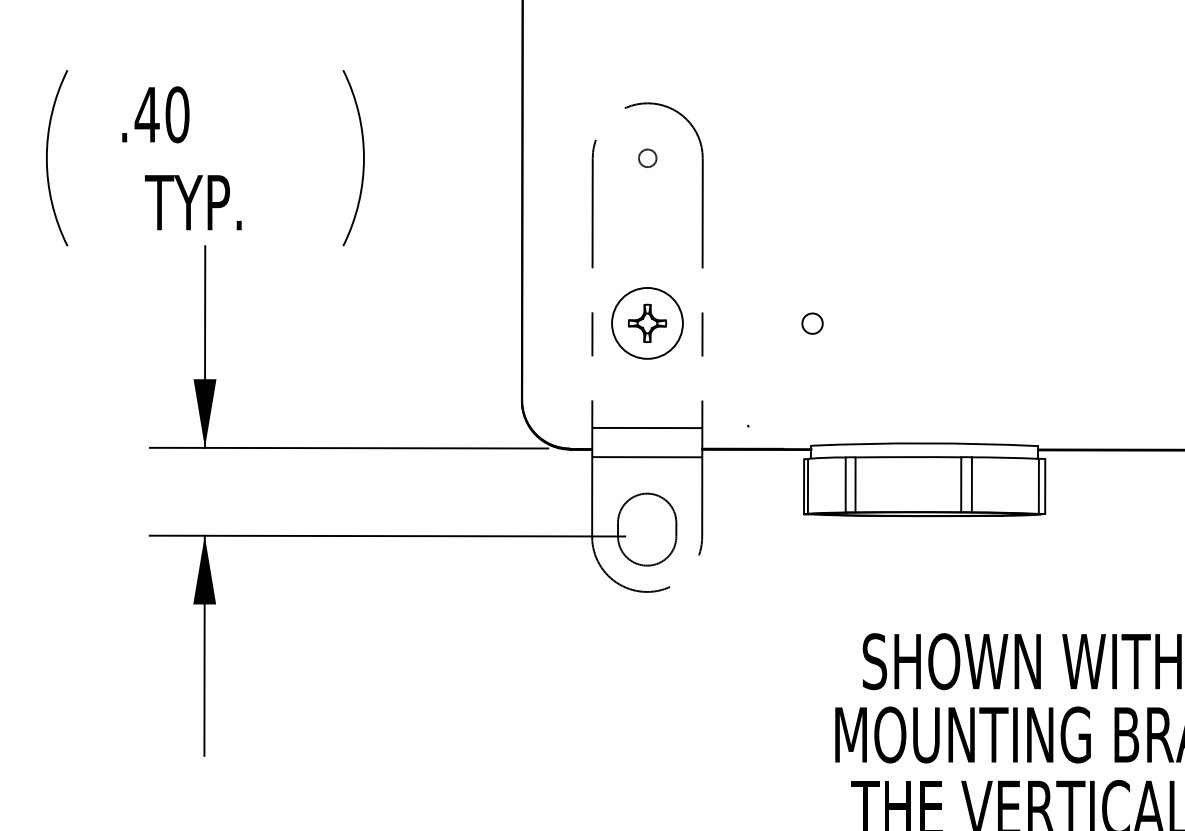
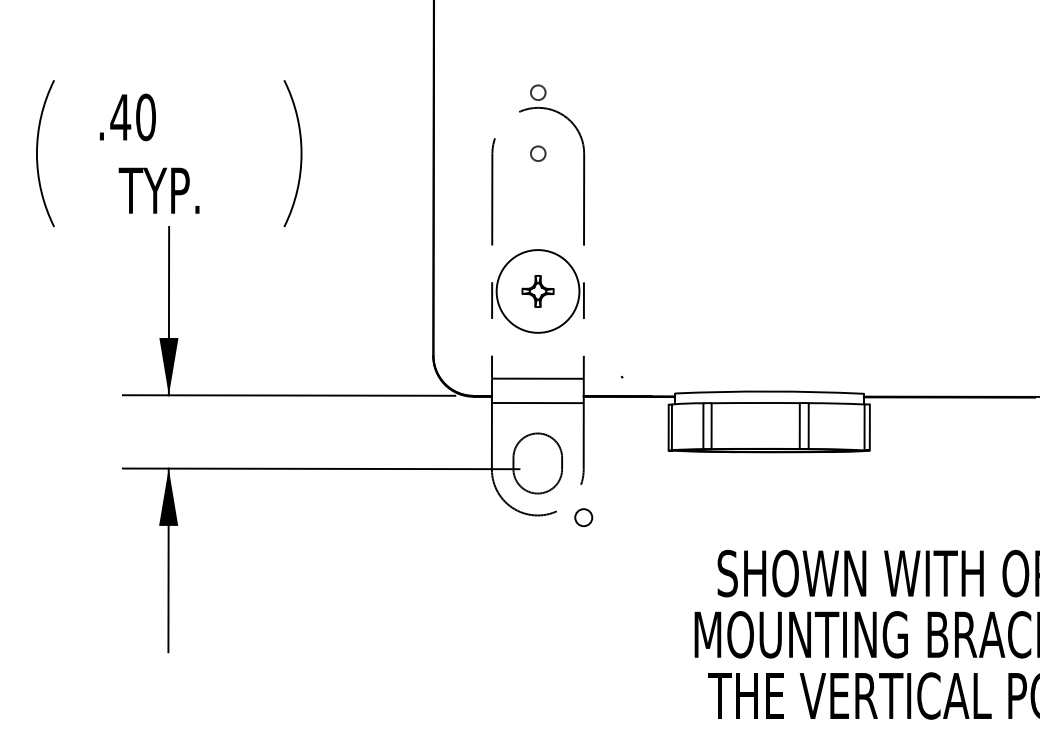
circle: (648, 84) -> (538, 92), added
circle: (646, 323) -> (537, 291), size x1.4
circle: (812, 323) -> (583, 517), moved

